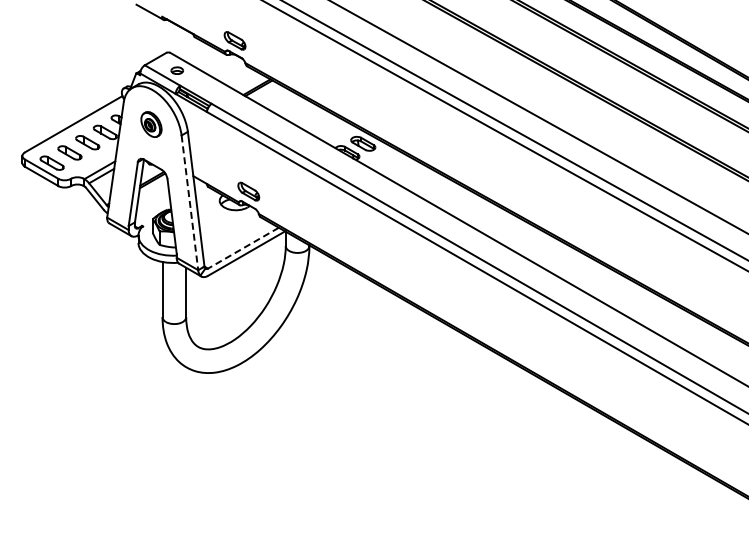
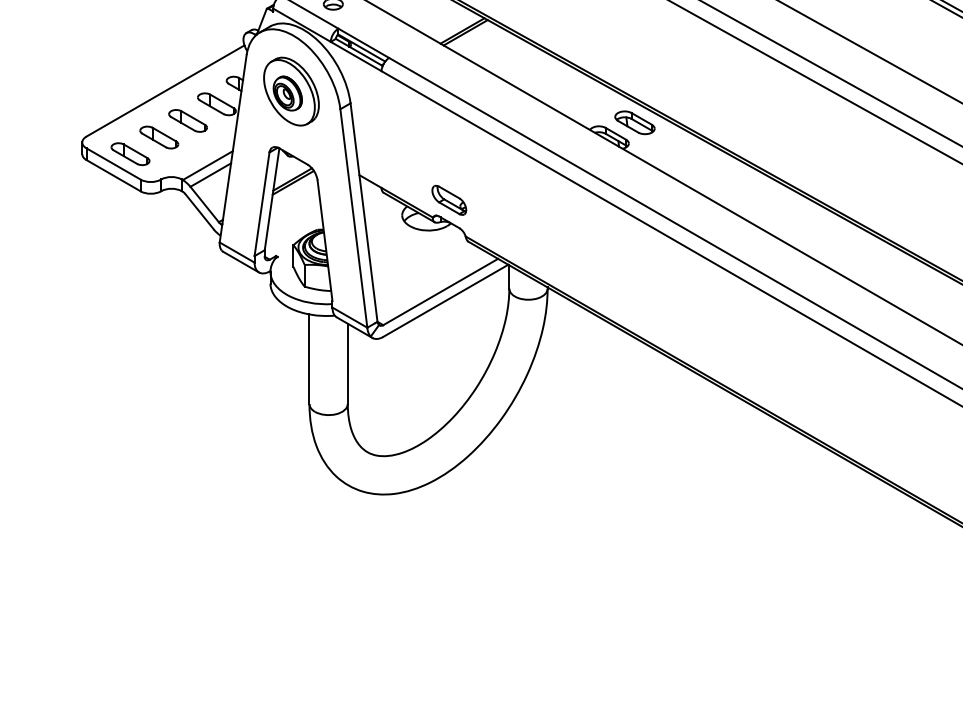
part: (151, 124) -> (291, 91), size x1.67
line: (189, 202) -> (353, 217), dashed -> solid
line: (243, 248) -> (440, 292), dashed -> solid

